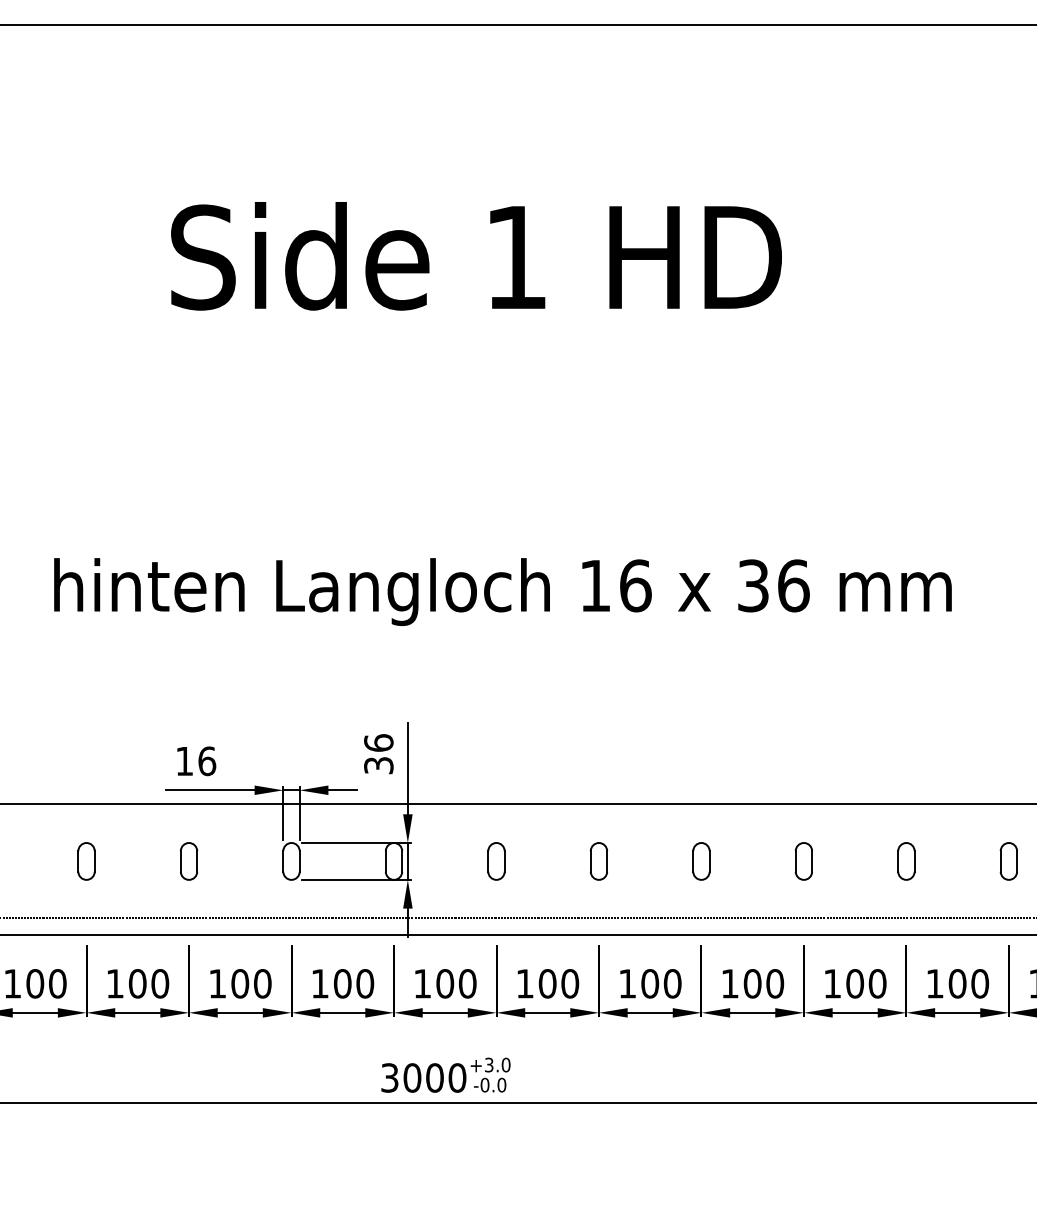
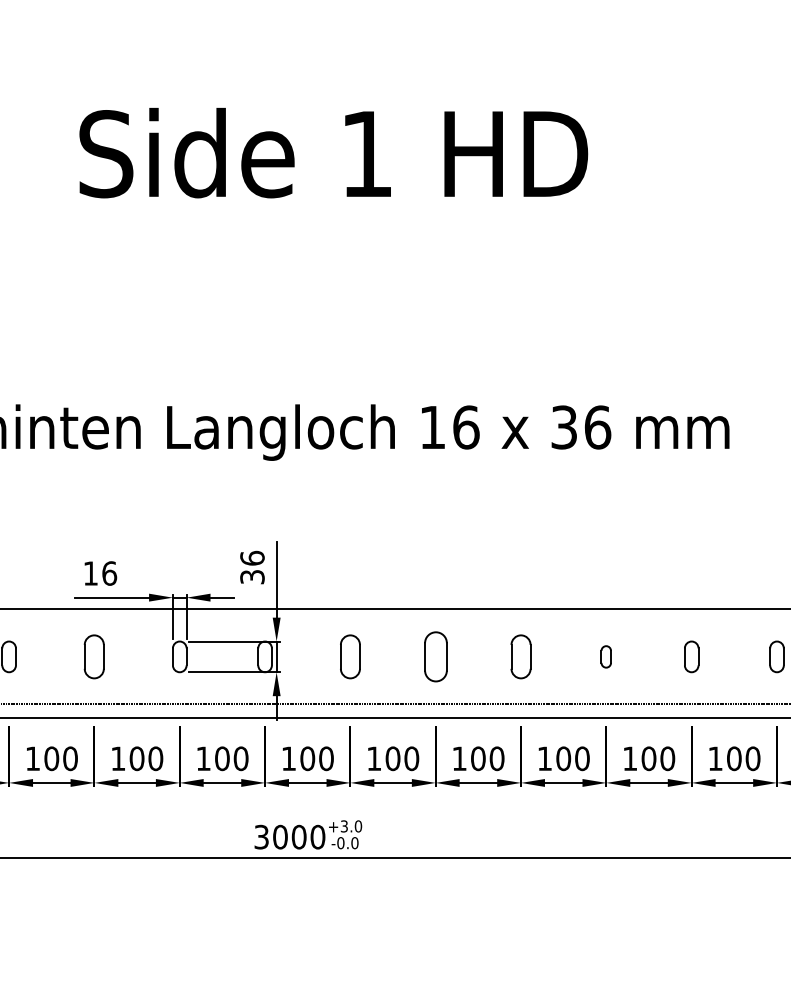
part: (189, 861) -> (94, 656), size x1.4
part: (496, 861) -> (350, 656), size x1.4
part: (598, 861) -> (435, 656), size x1.6
part: (701, 861) -> (521, 656), size x1.4
part: (803, 861) -> (606, 656), size x0.7

